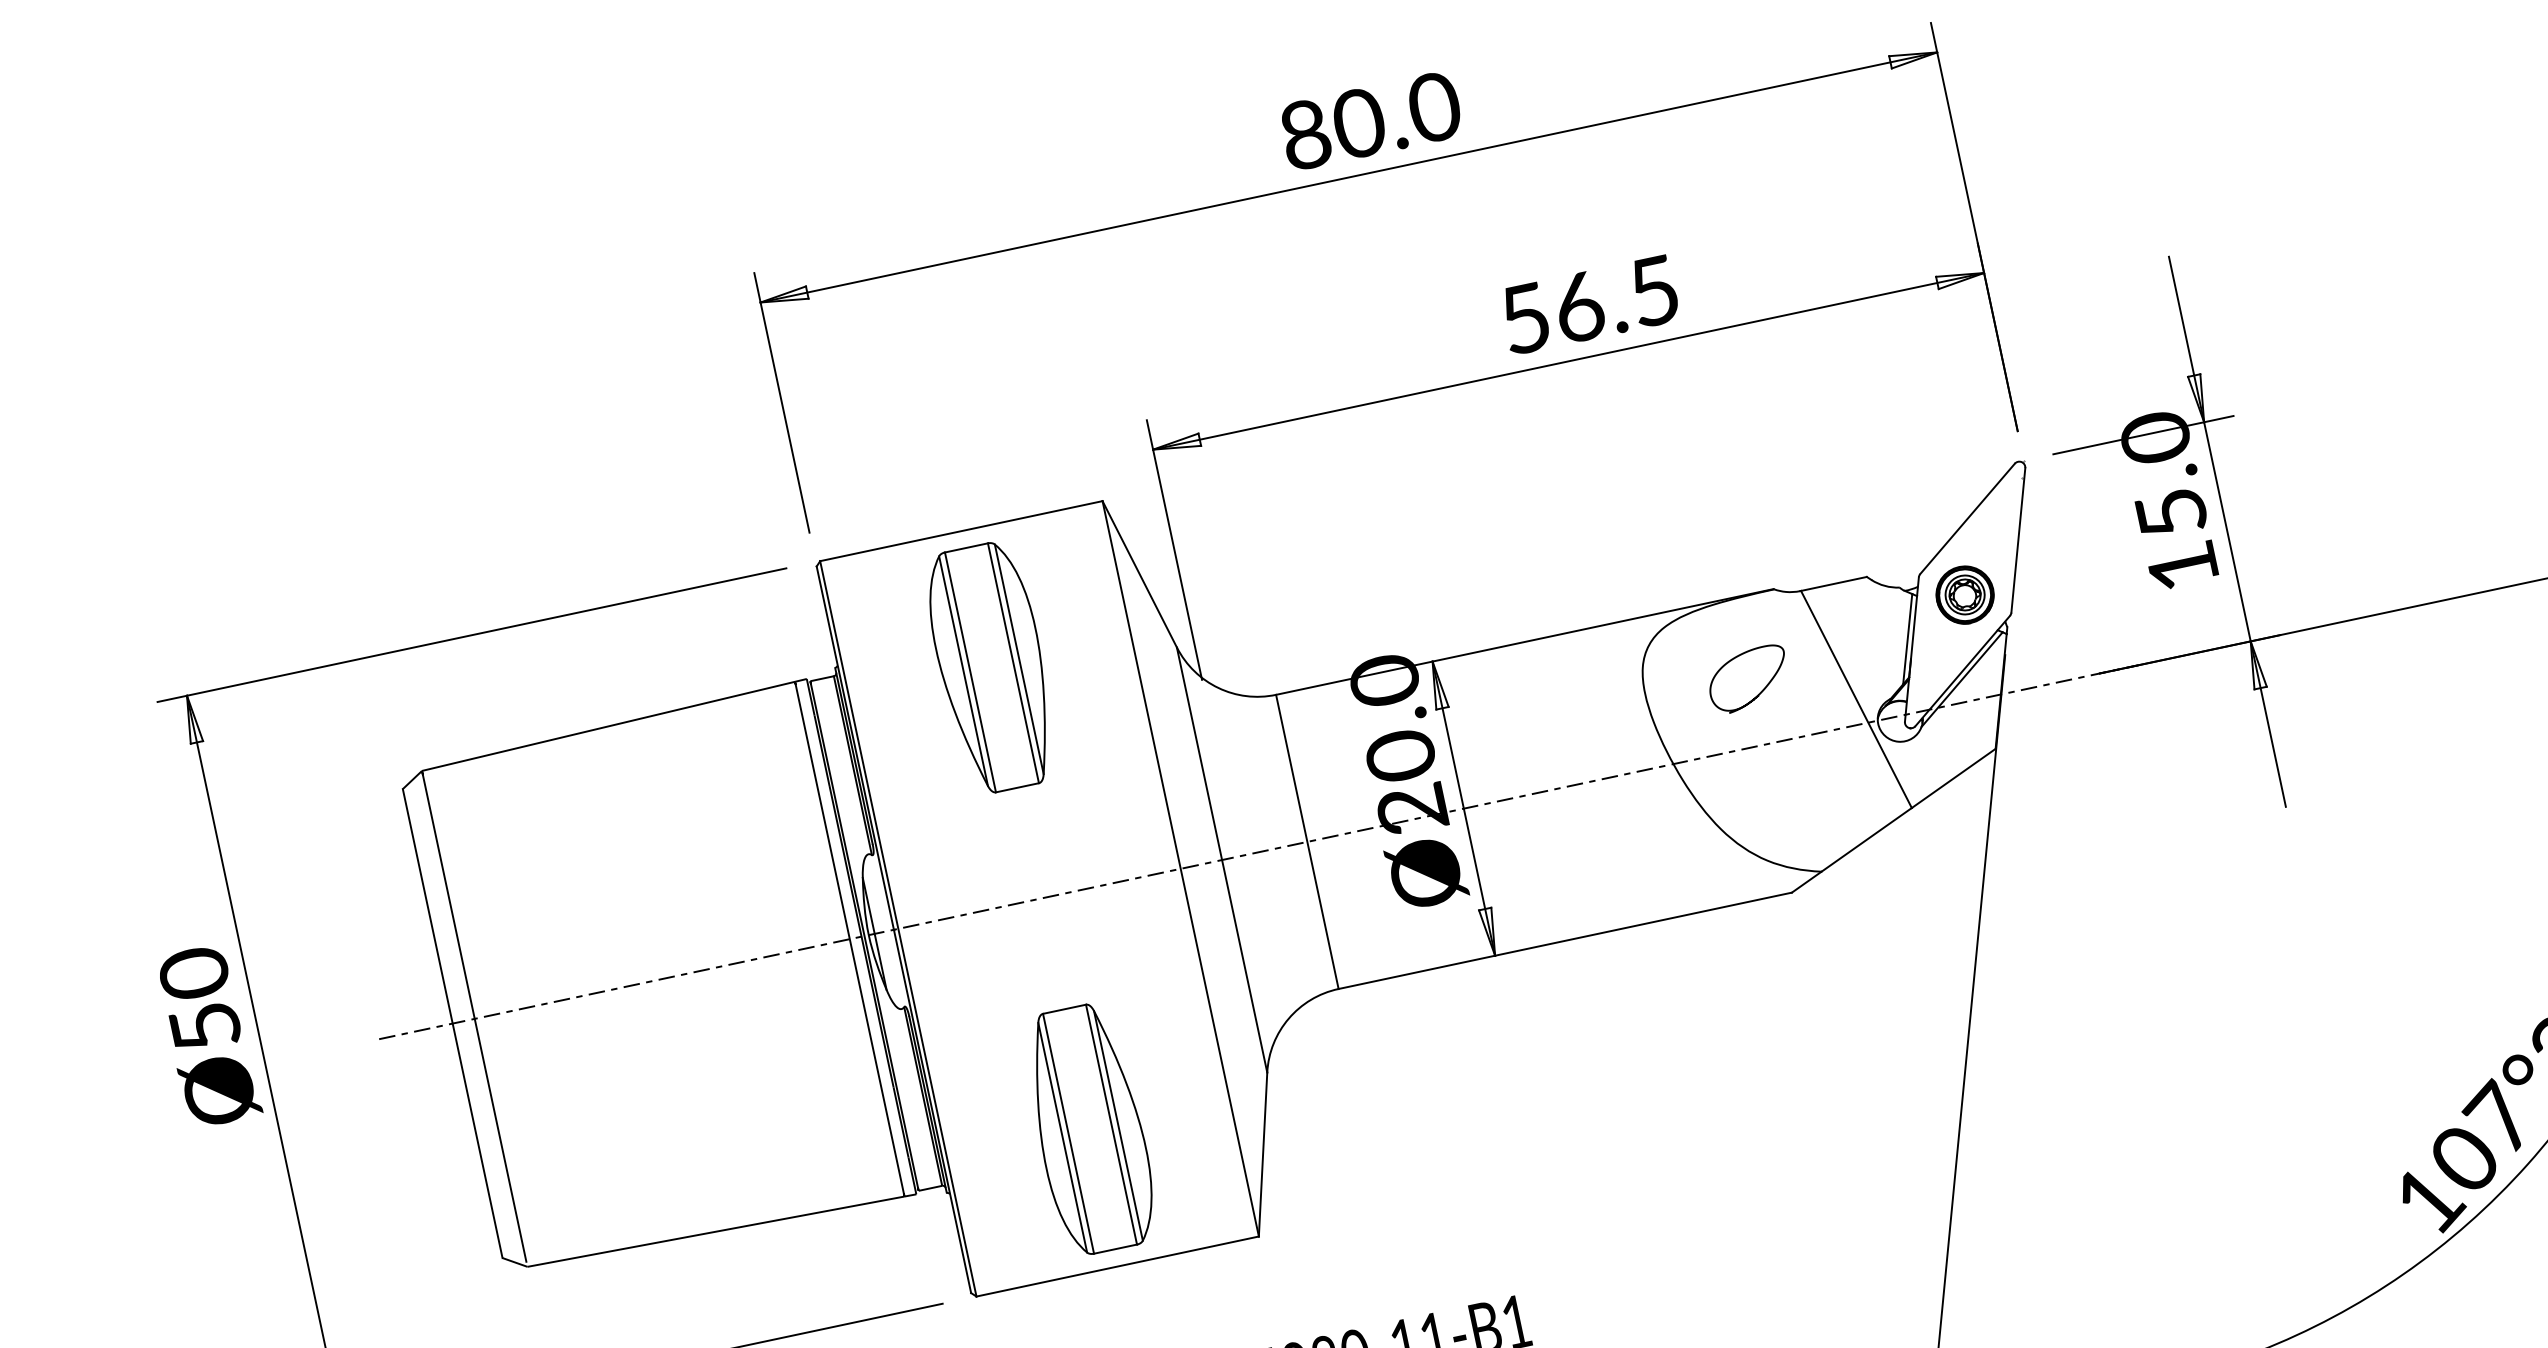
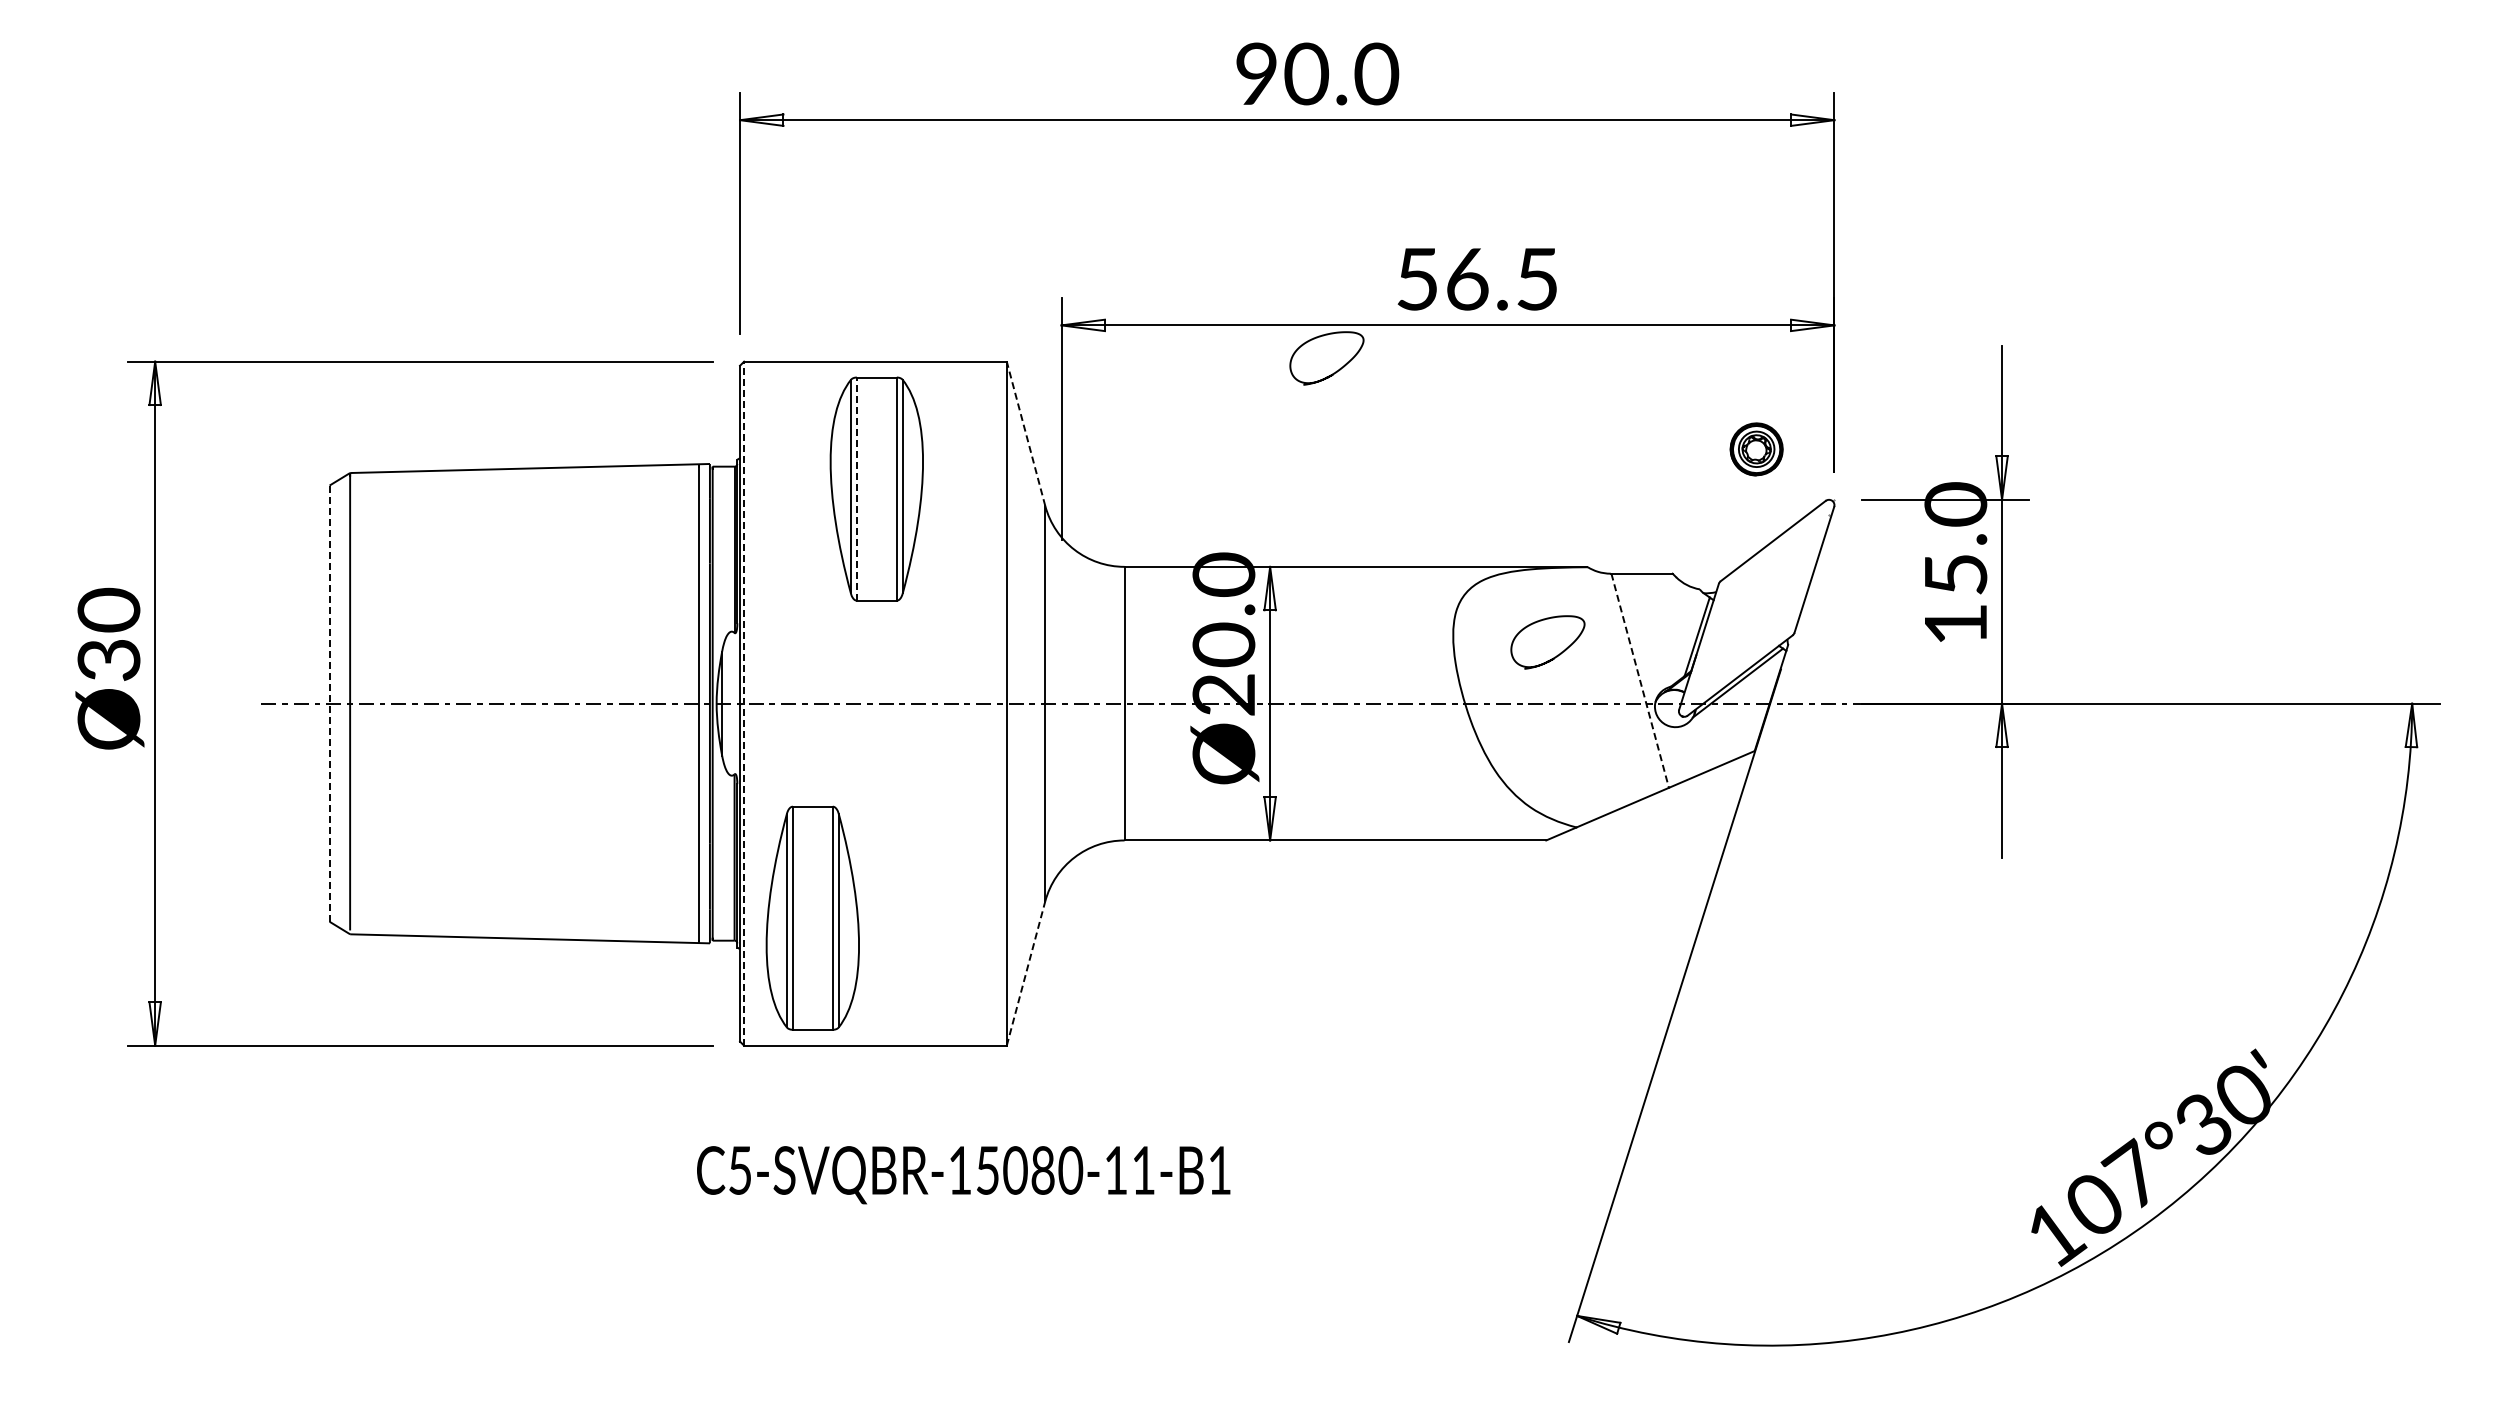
text: (1305, 136) -> (1256, 75), 80.0 -> 90.0
curve: (1459, 435) -> (1336, 370), added
line: (1140, 573) -> (1026, 433), solid -> dashed
part: (1964, 595) -> (1756, 449), moved
line: (970, 672) -> (856, 489), solid -> dashed
line: (1856, 699) -> (1640, 680), solid -> dashed
line: (898, 928) -> (744, 703), solid -> dashed
line: (452, 1023) -> (329, 703), solid -> dashed
text: (205, 1027) -> (108, 660), Ø50 -> Ø30
part: (1089, 1128) -> (812, 917), moved
line: (1263, 1154) -> (1026, 973), solid -> dashed

